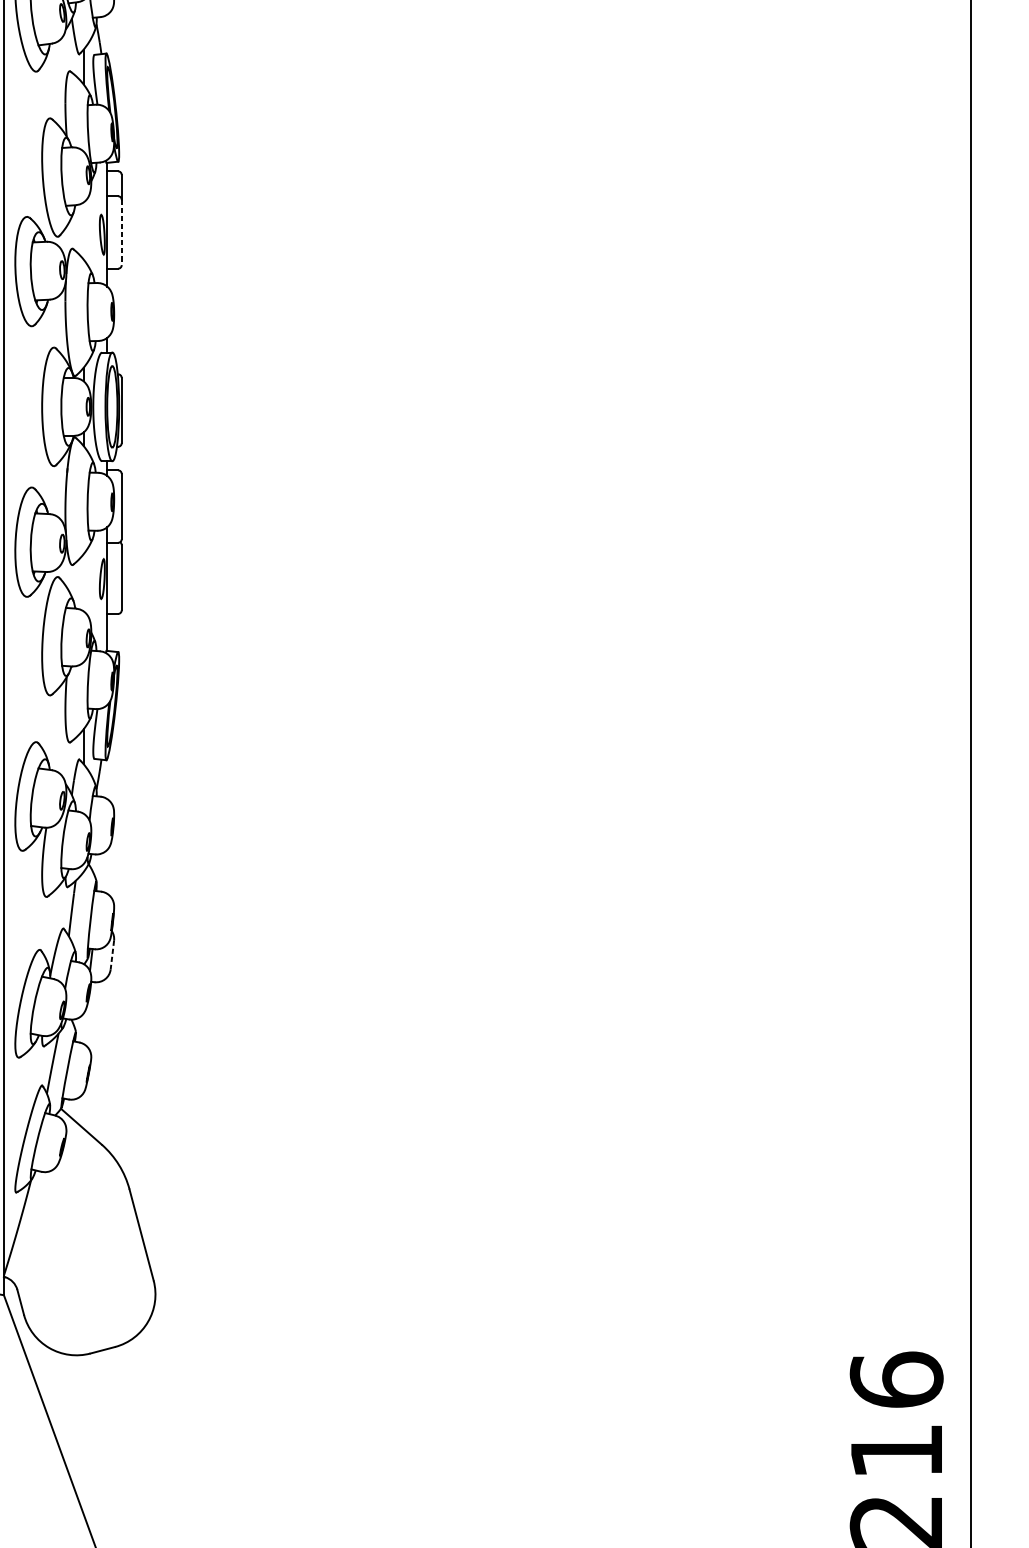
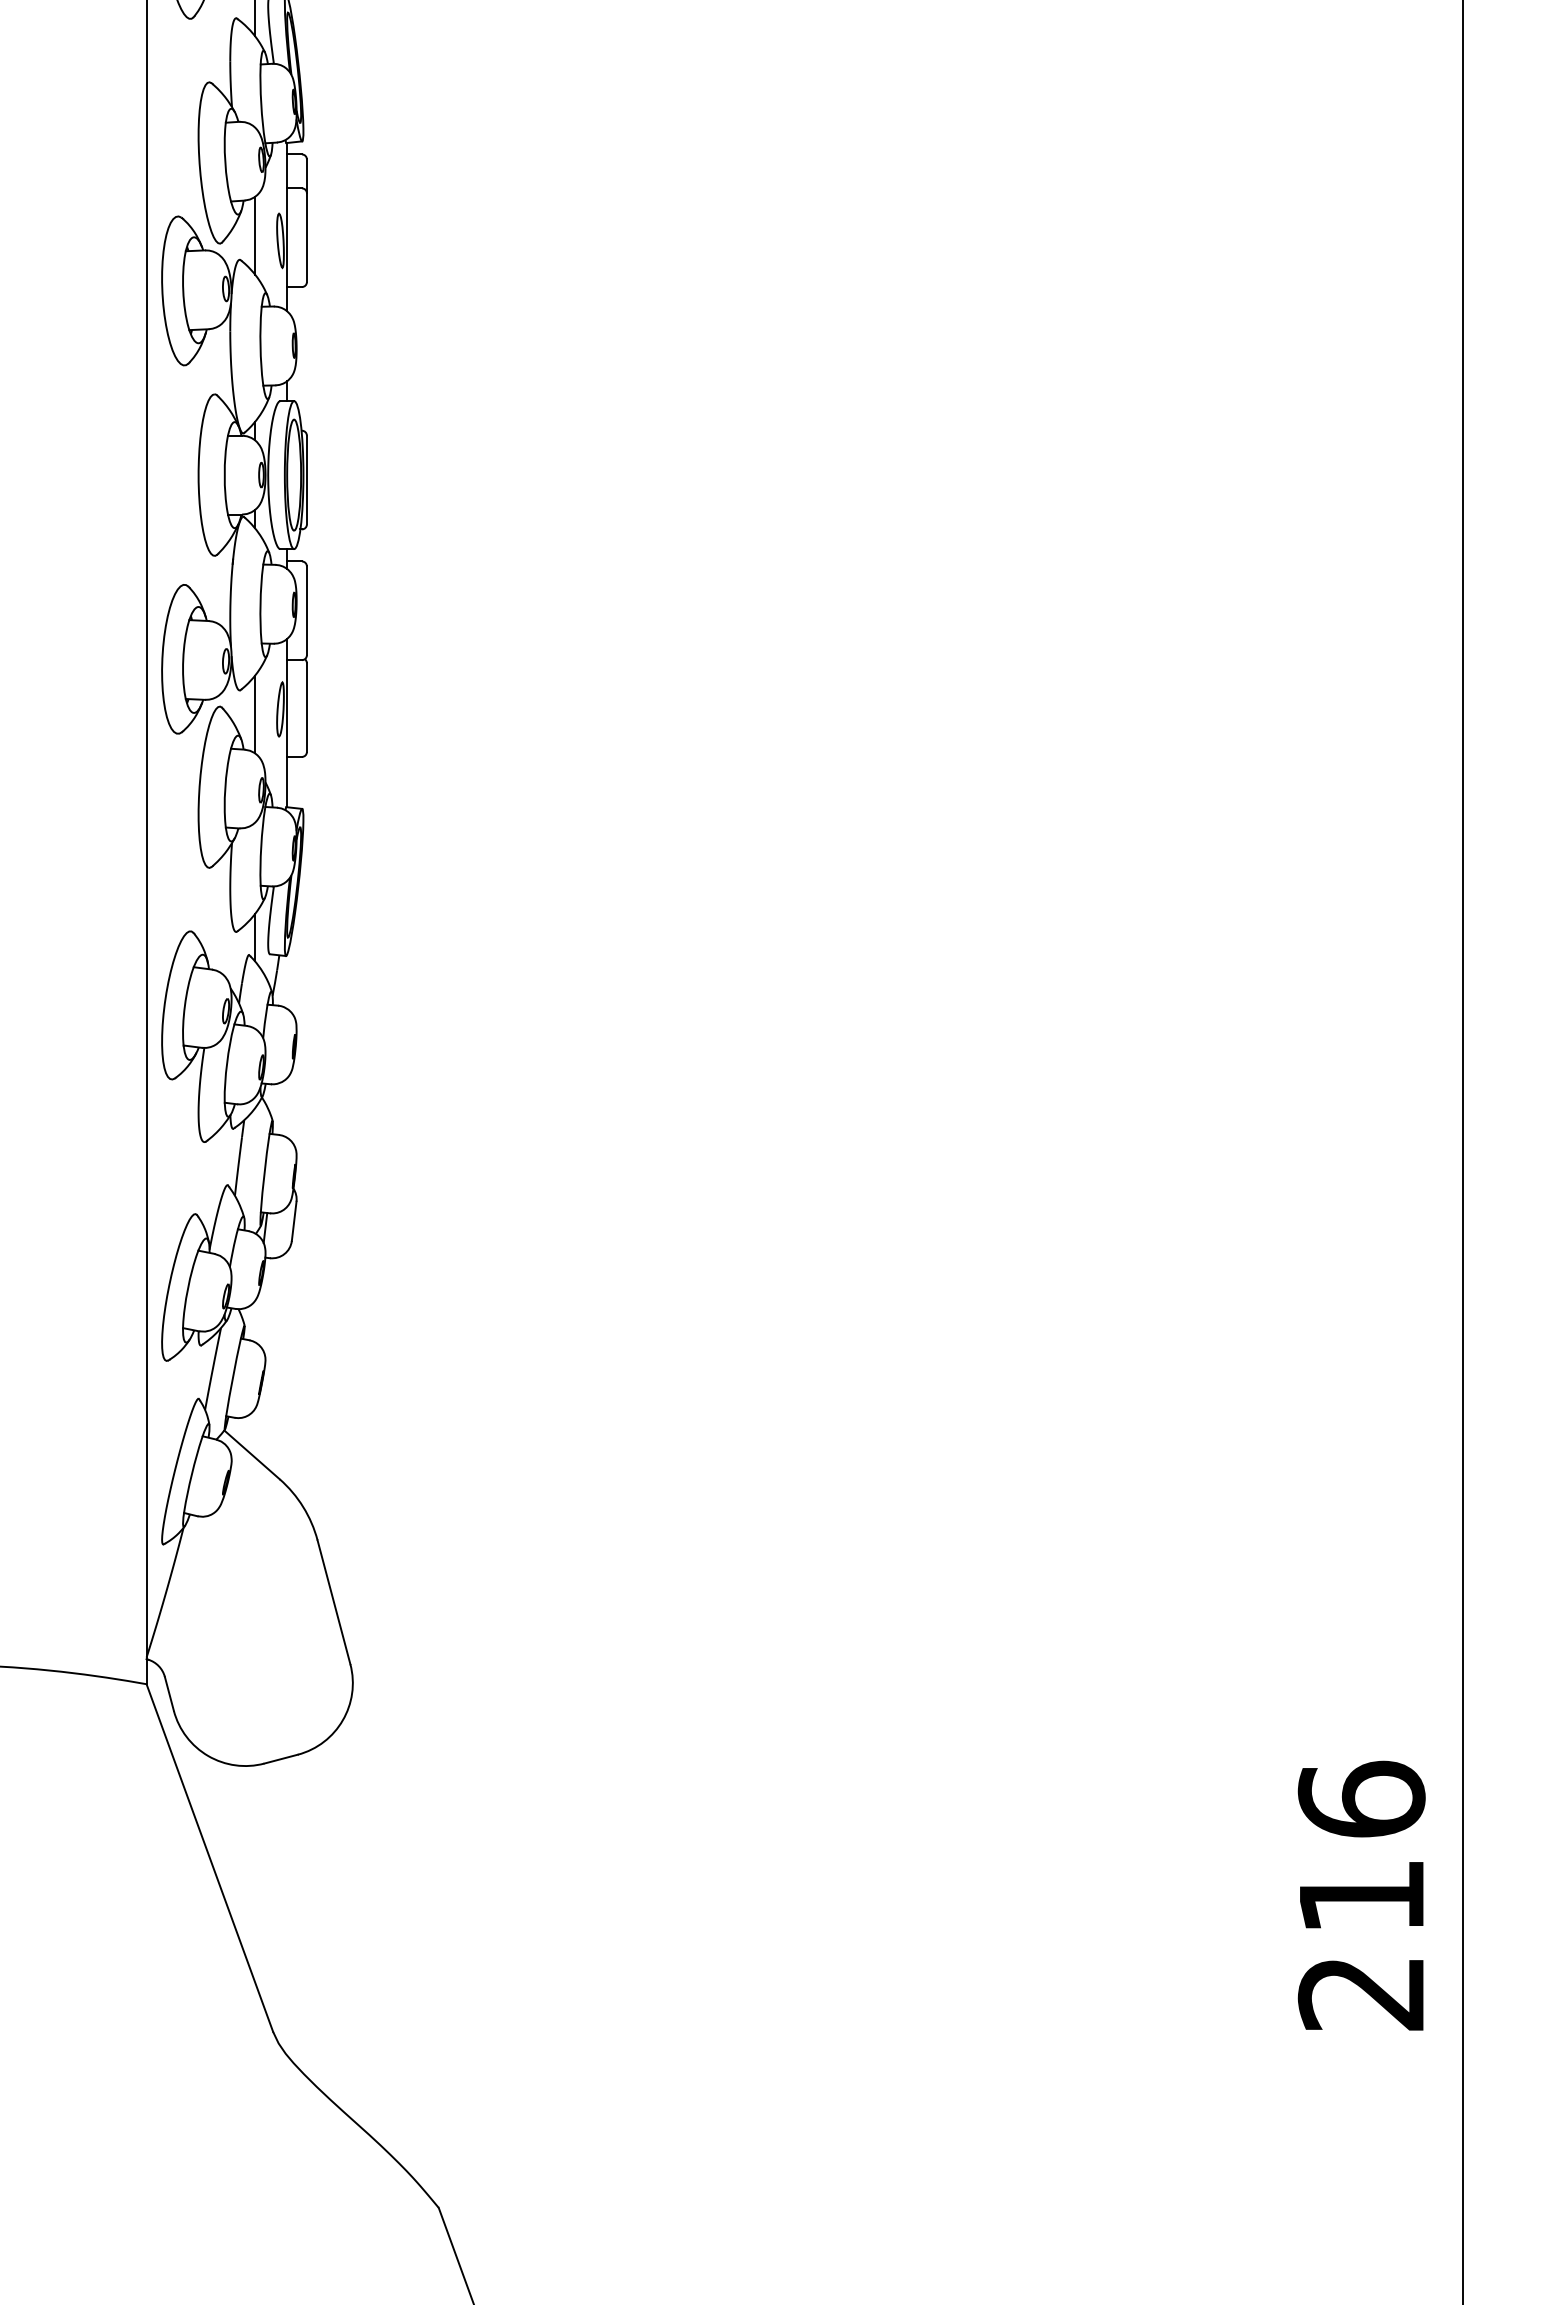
line: (83, 230) -> (255, 235), added
line: (121, 233) -> (306, 238), dashed -> solid
line: (83, 582) -> (255, 714), added
line: (112, 955) -> (294, 1221), dashed -> solid

